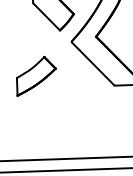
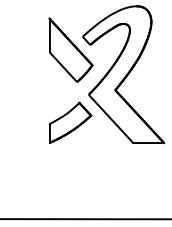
part: (36, 75) -> (70, 122), moved

